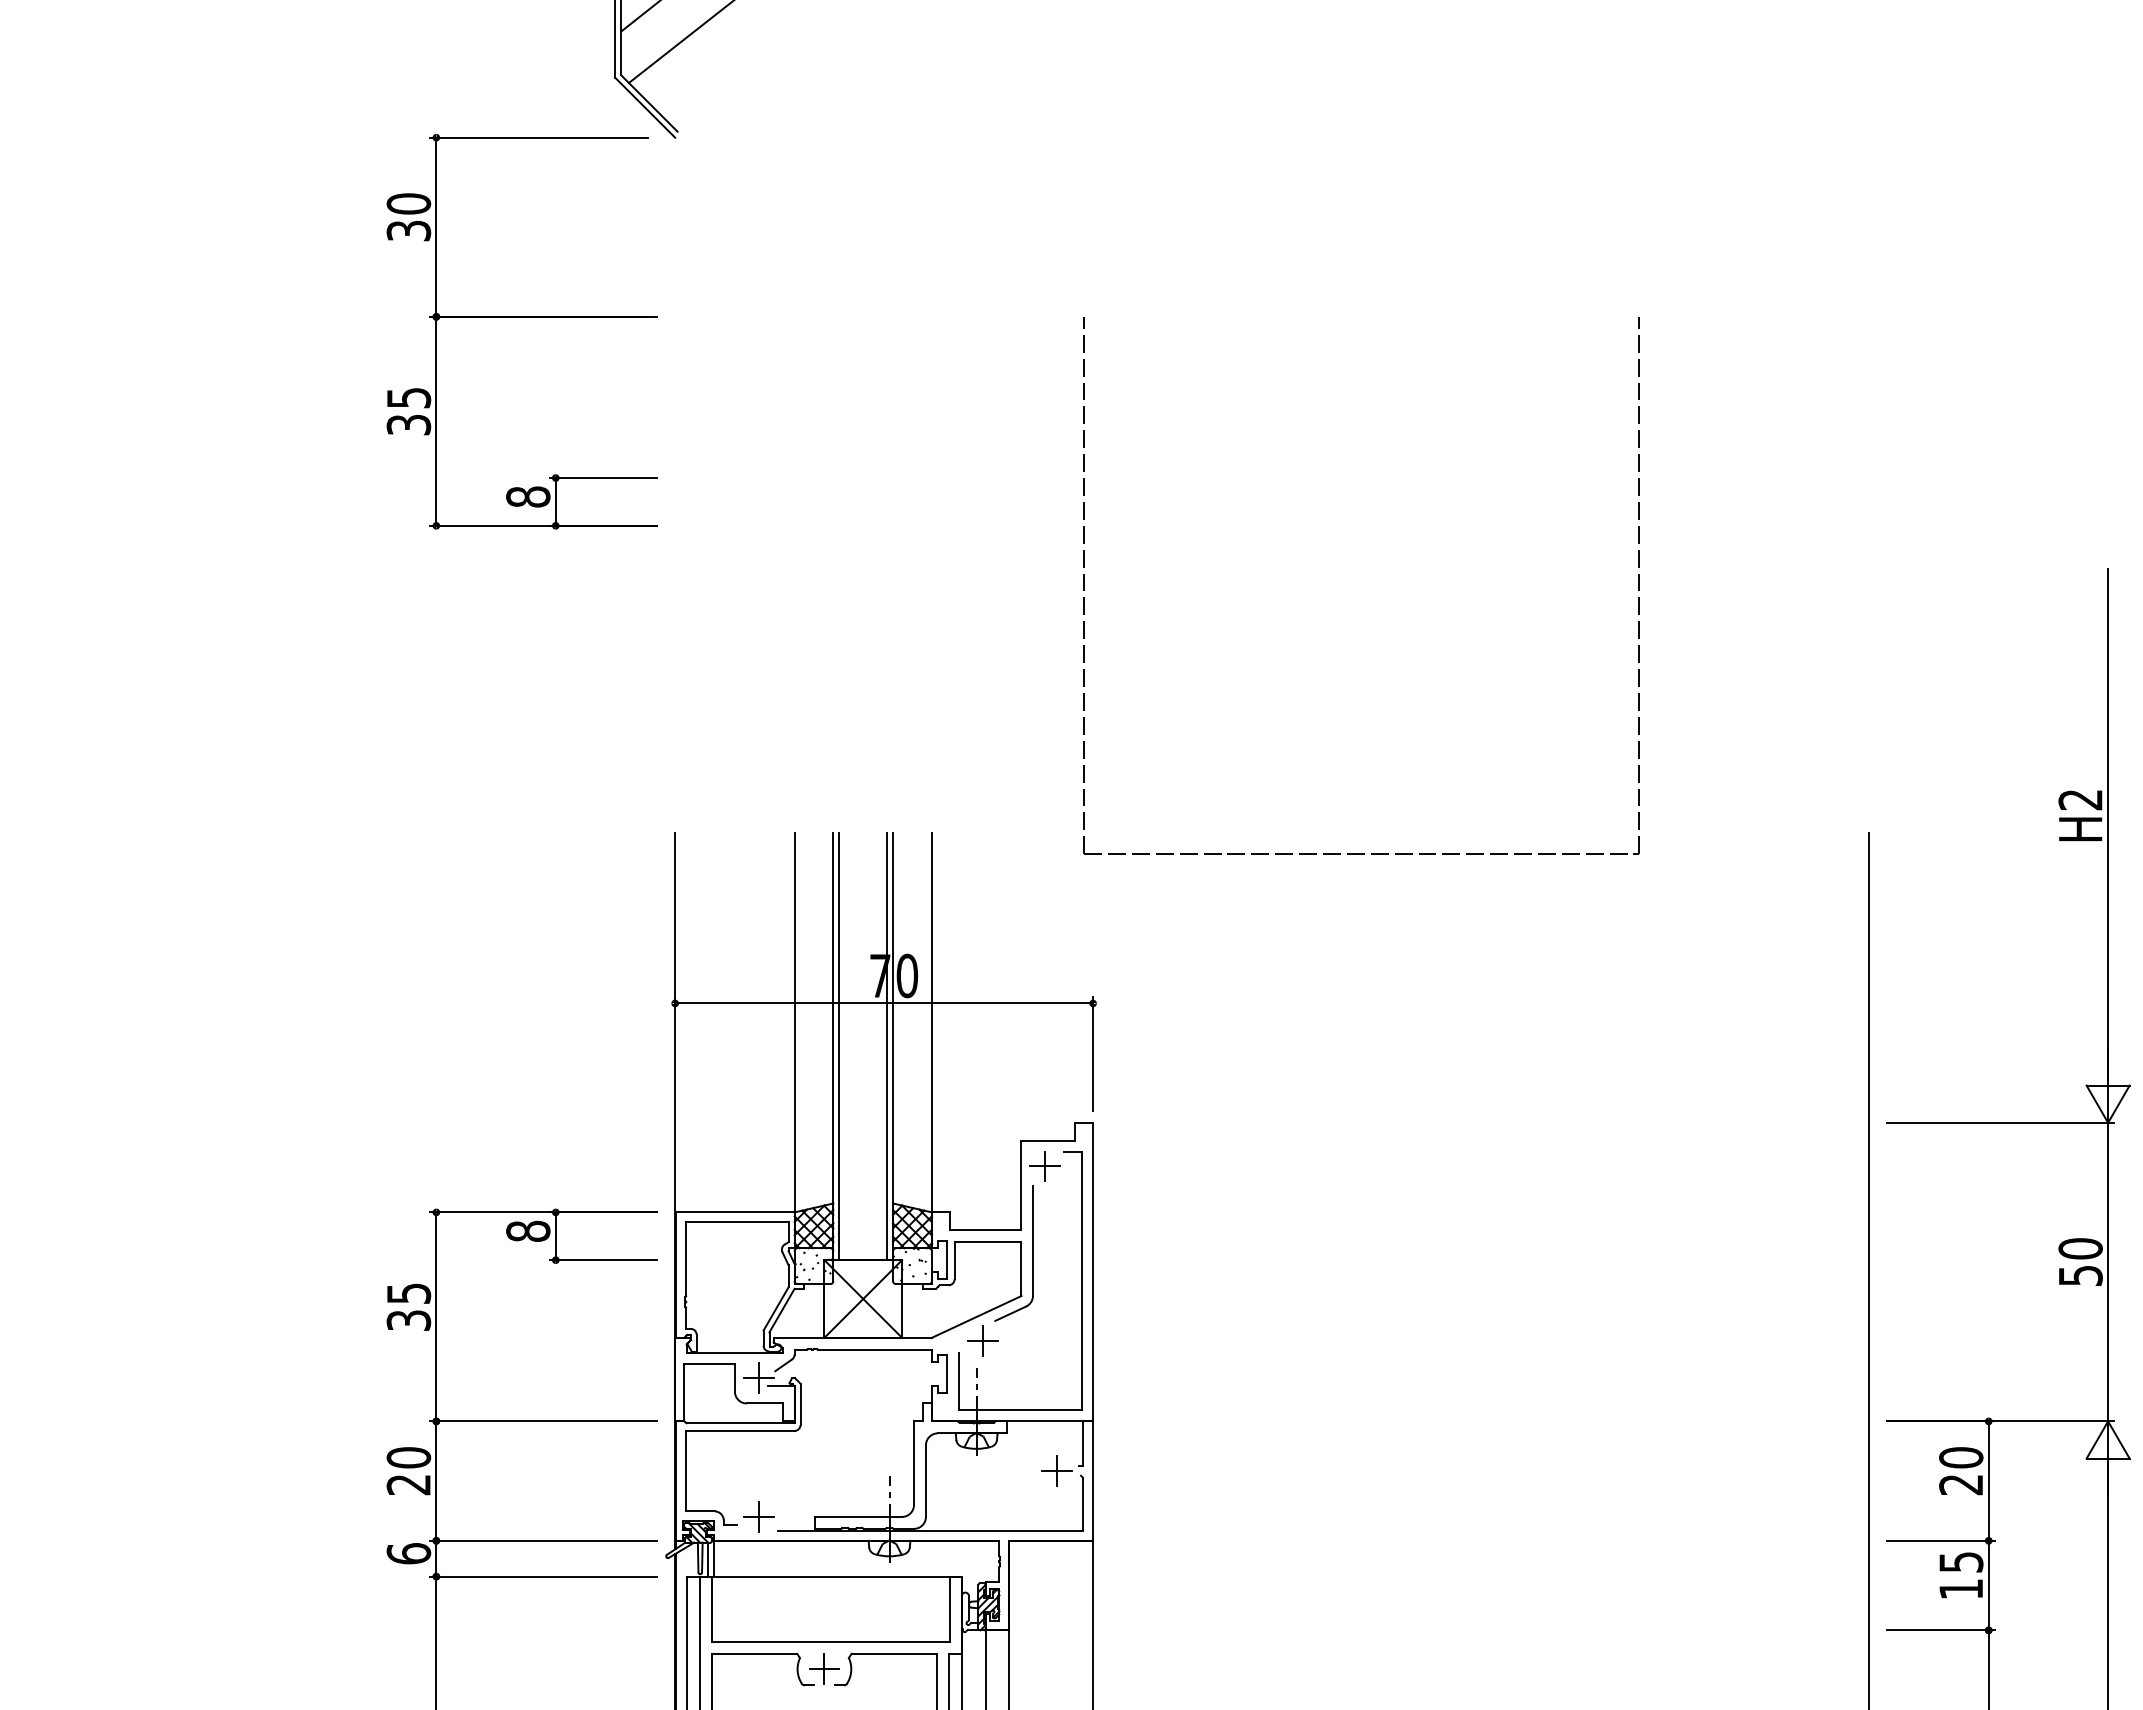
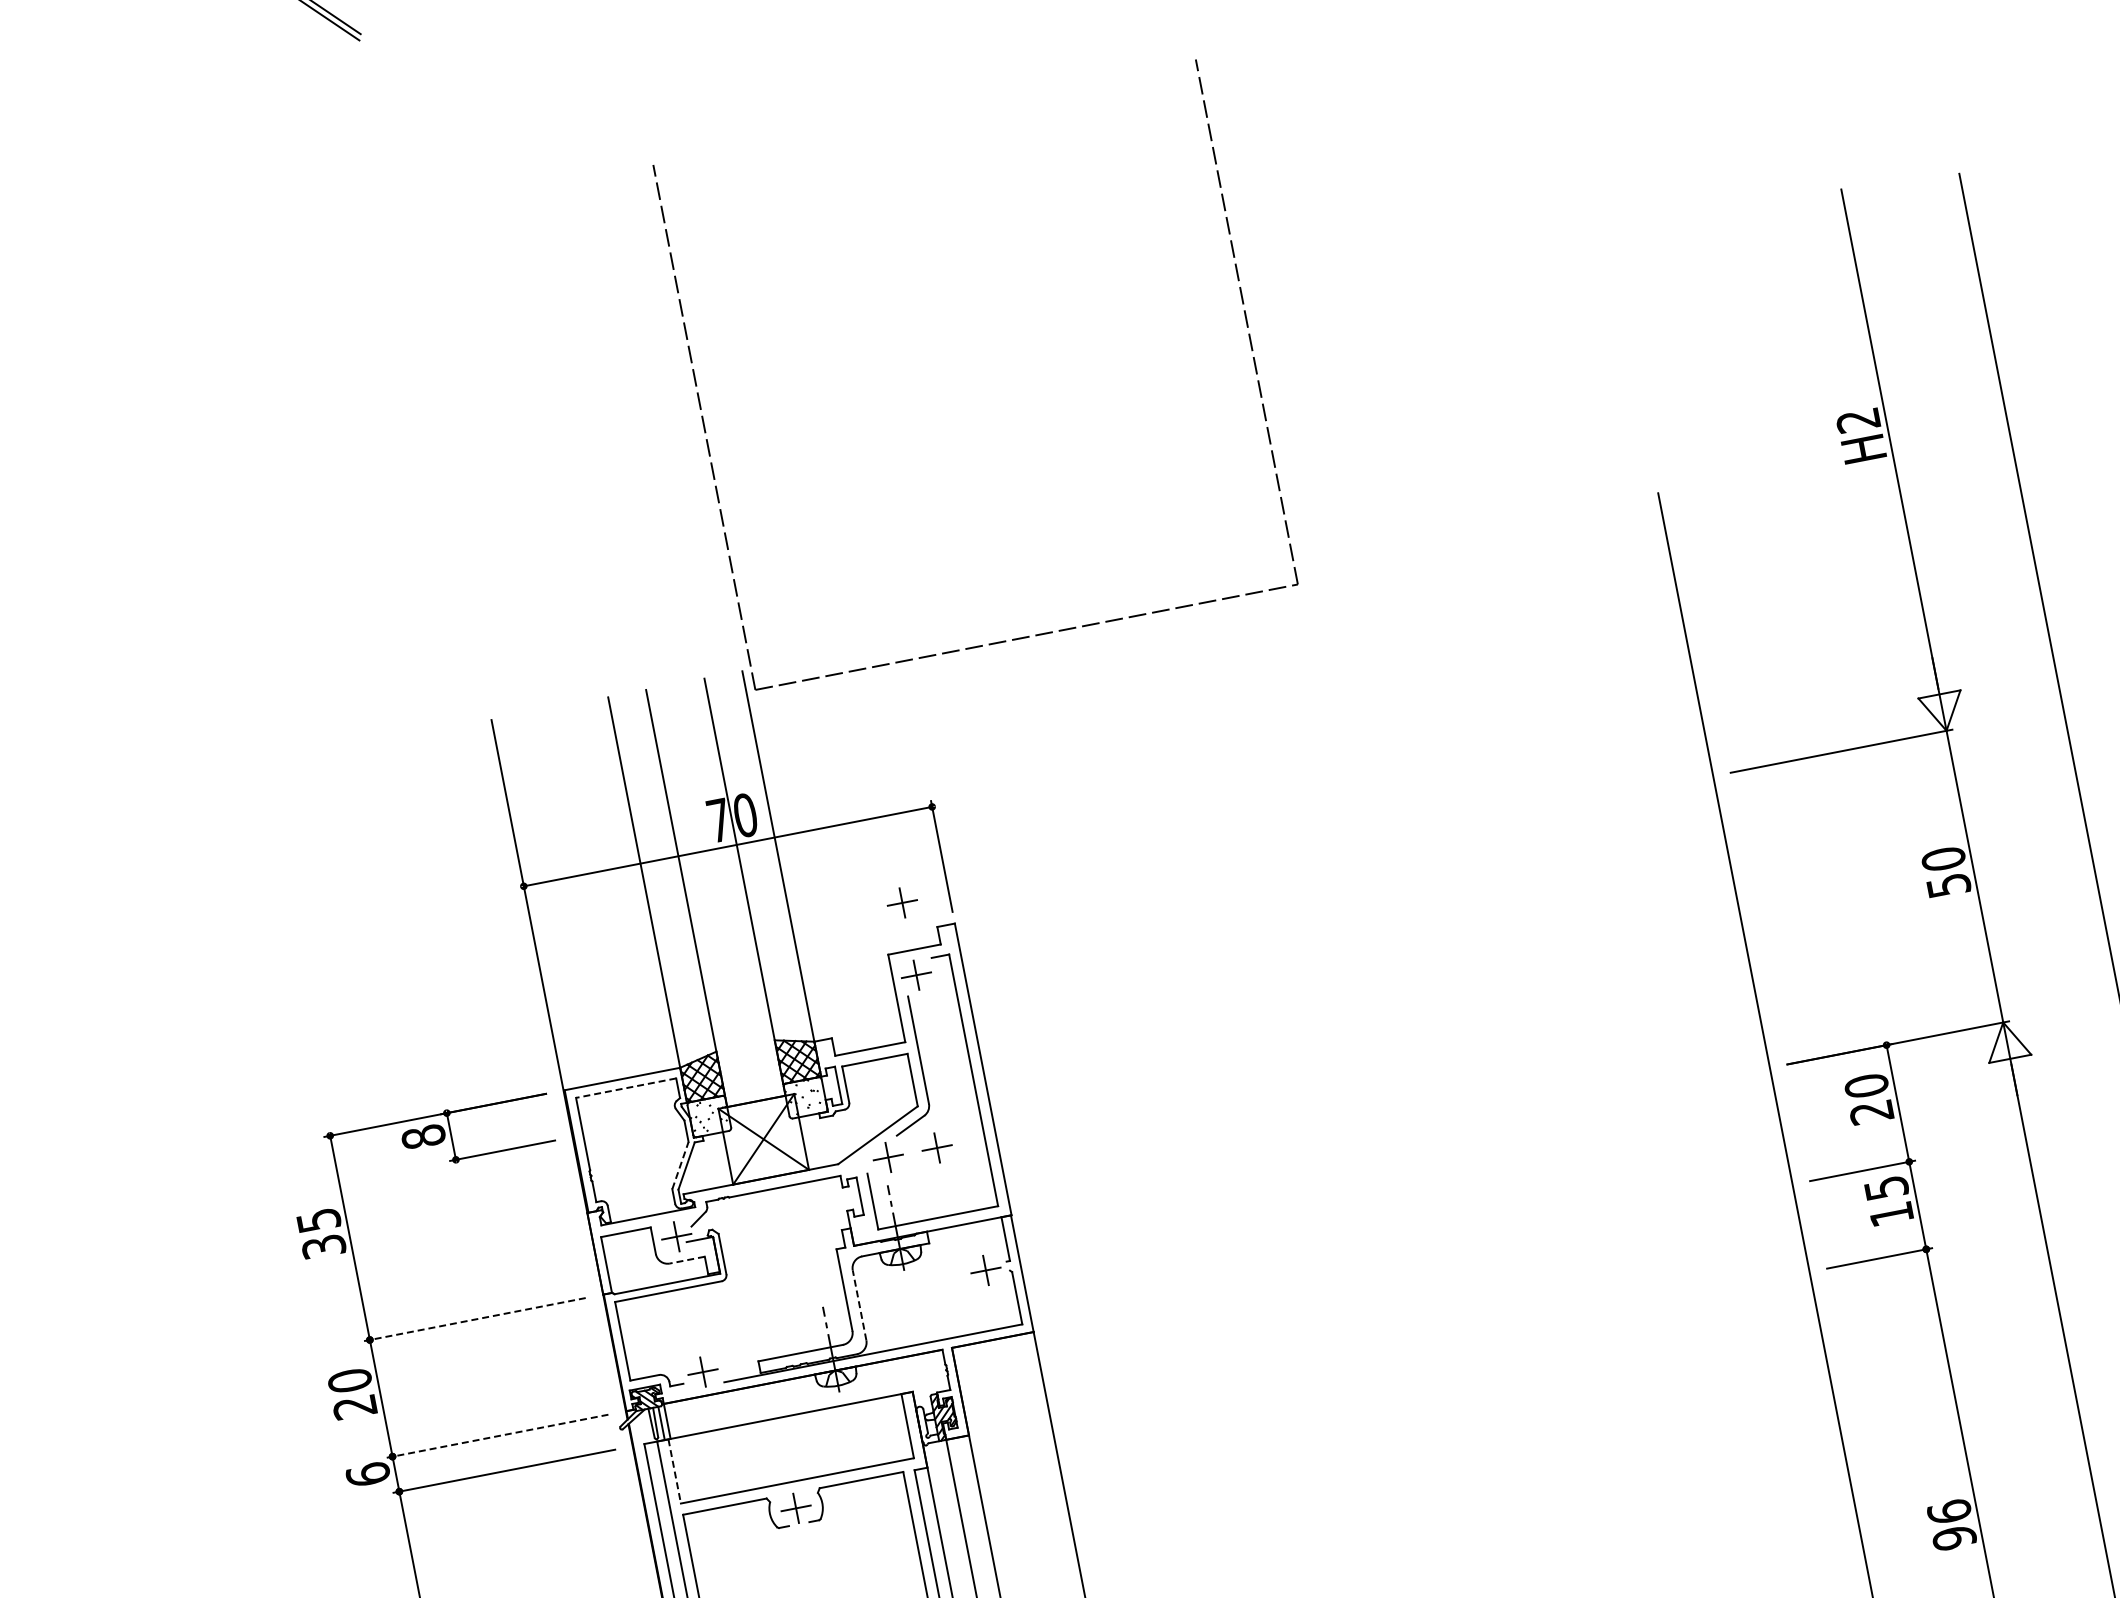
part: (521, 317) -> (243, 245), removed
part: (1361, 853) -> (1026, 636), moved
line: (839, 1046) -> (692, 897), removed
line: (887, 1046) -> (739, 888), removed
part: (1044, 1092) -> (901, 903), added
line: (736, 1222) -> (625, 1088), solid -> dashed
line: (776, 1308) -> (680, 1165), solid -> dashed
part: (1032, 1340) -> (936, 1147), added
line: (764, 1403) -> (687, 1260), solid -> dashed
line: (543, 1421) -> (474, 1319), solid -> dashed
line: (925, 1481) -> (859, 1305), solid -> dashed
line: (543, 1540) -> (497, 1436), solid -> dashed
line: (711, 1609) -> (674, 1471), solid -> dashed

